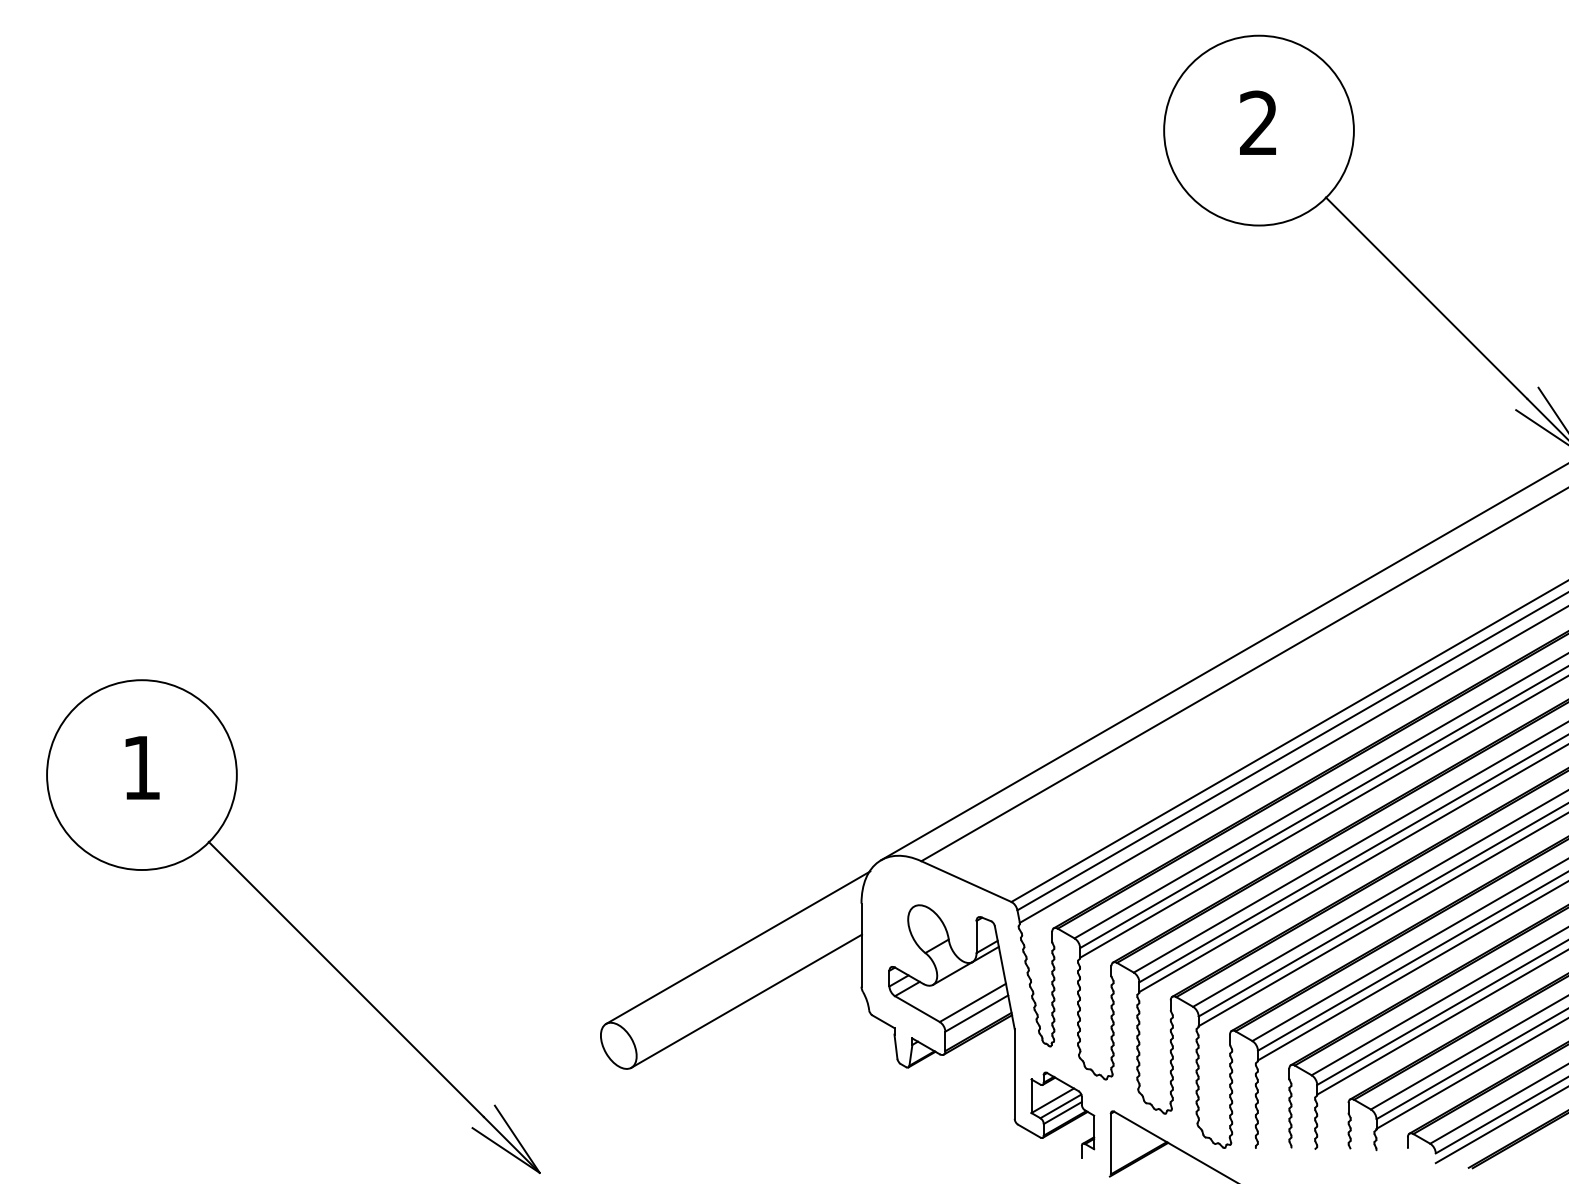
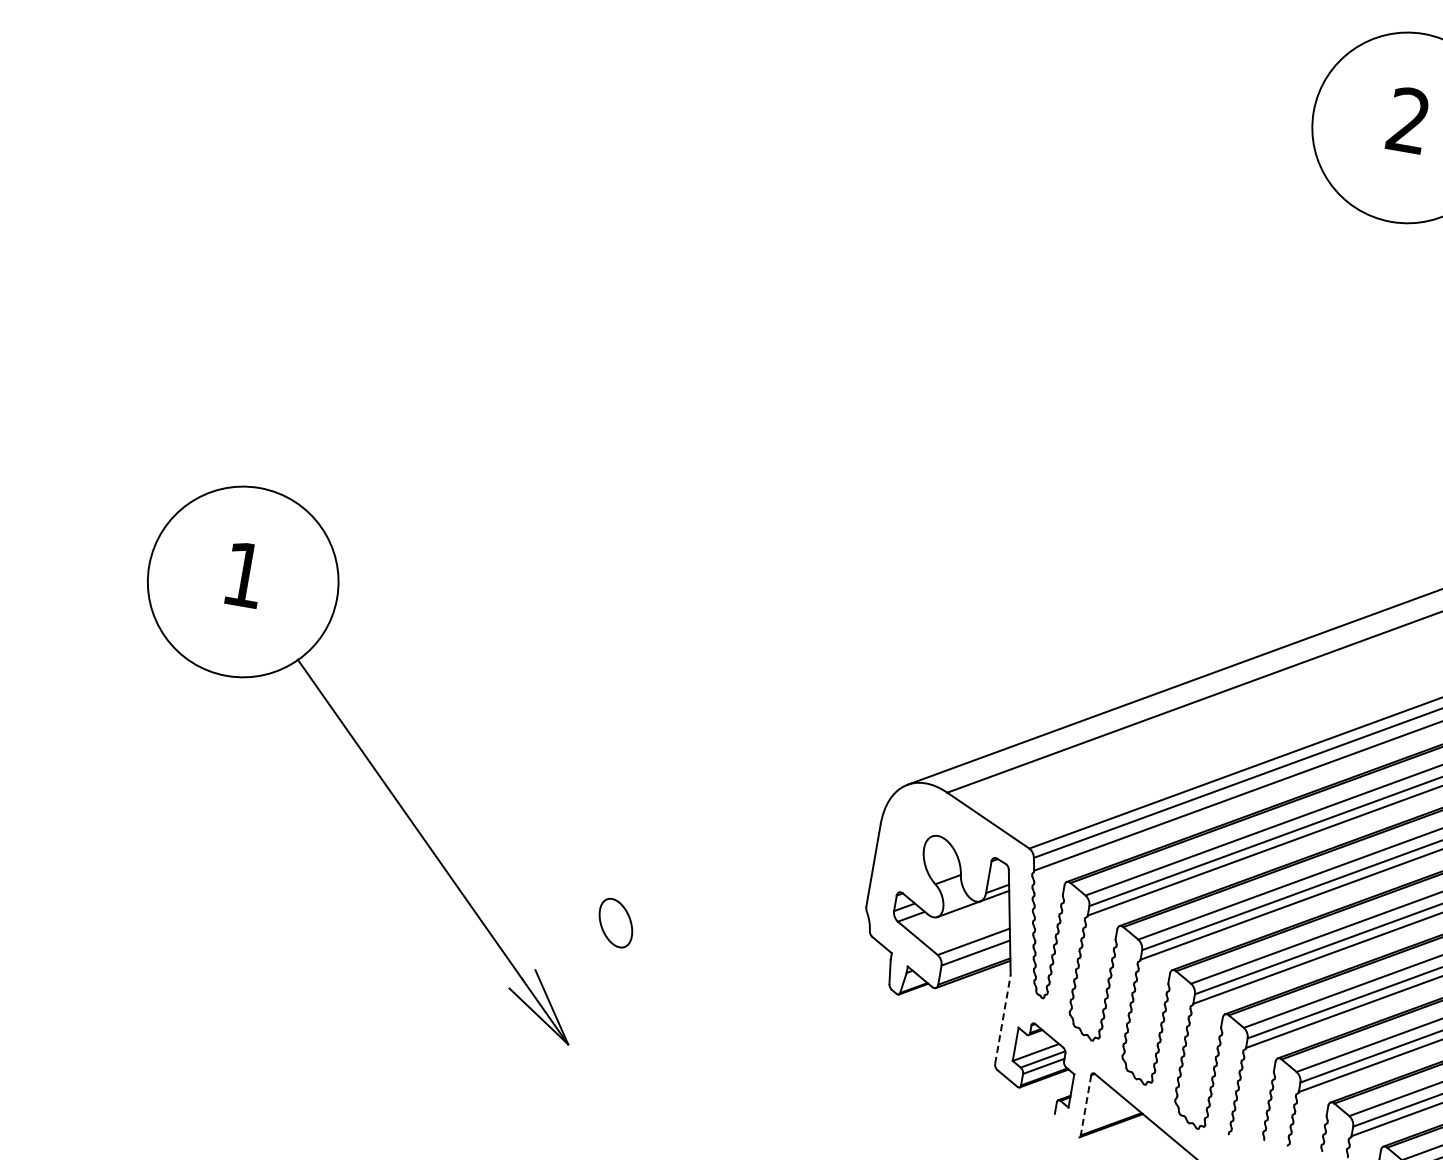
part: (293, 926) -> (367, 758), moved
line: (738, 947) -> (751, 846), removed
line: (746, 1000) -> (750, 900), removed
line: (1014, 1074) -> (1002, 1019), solid -> dashed
line: (1110, 1144) -> (1085, 1105), solid -> dashed

